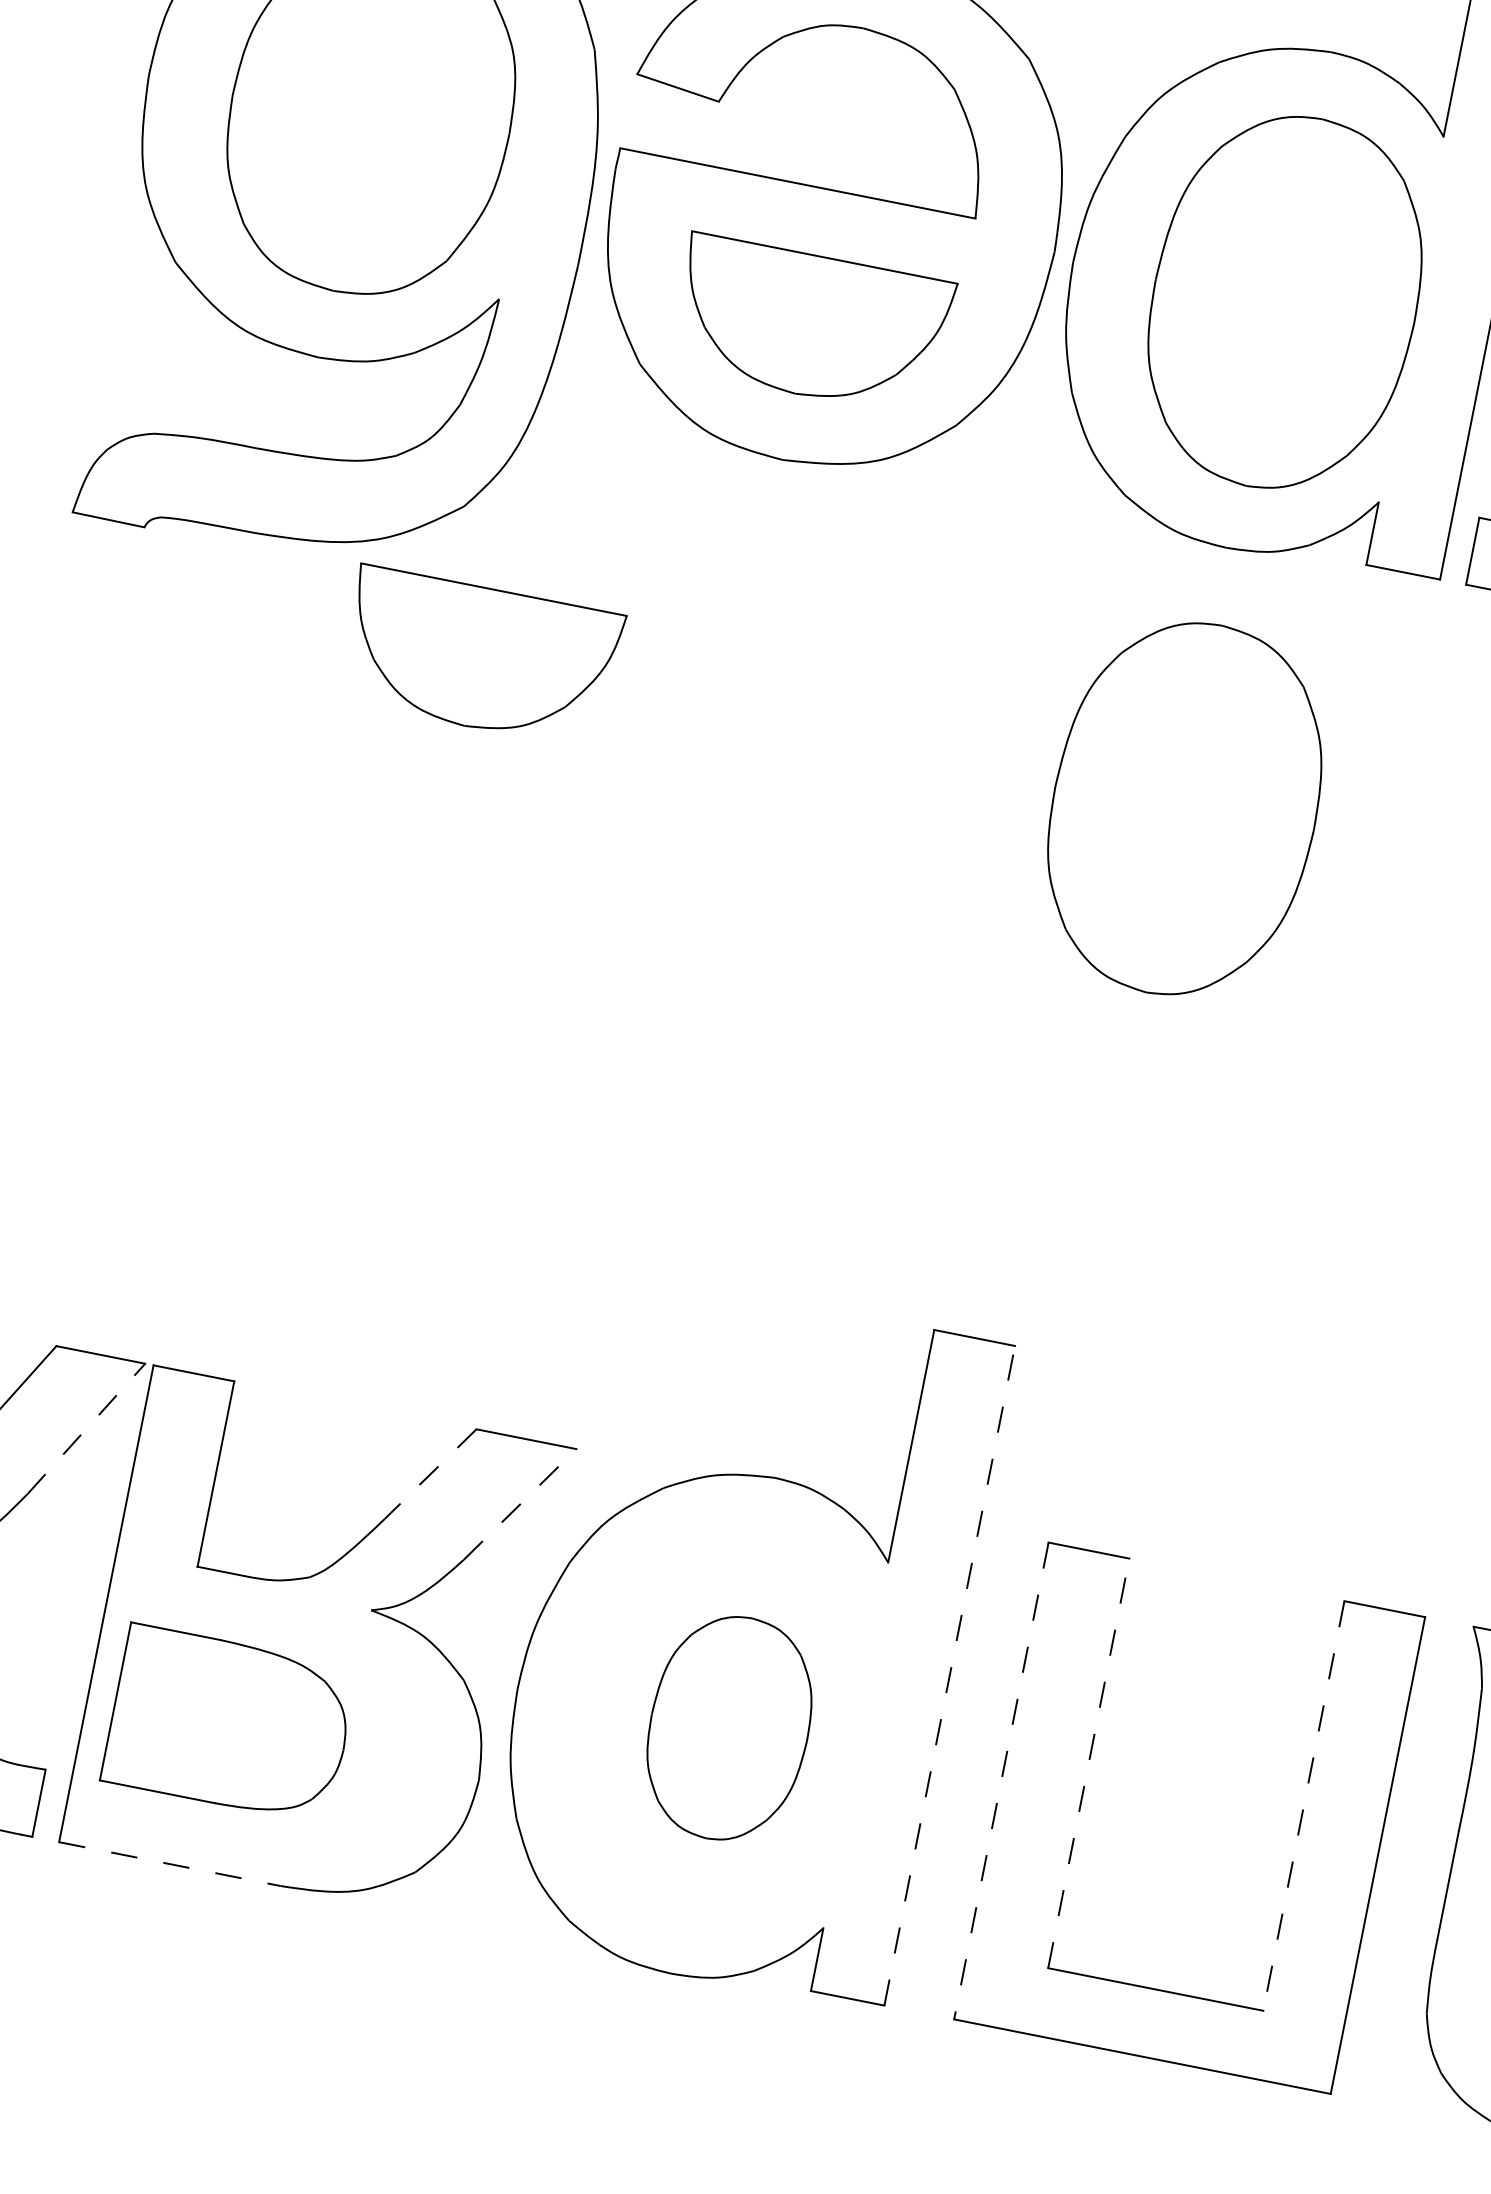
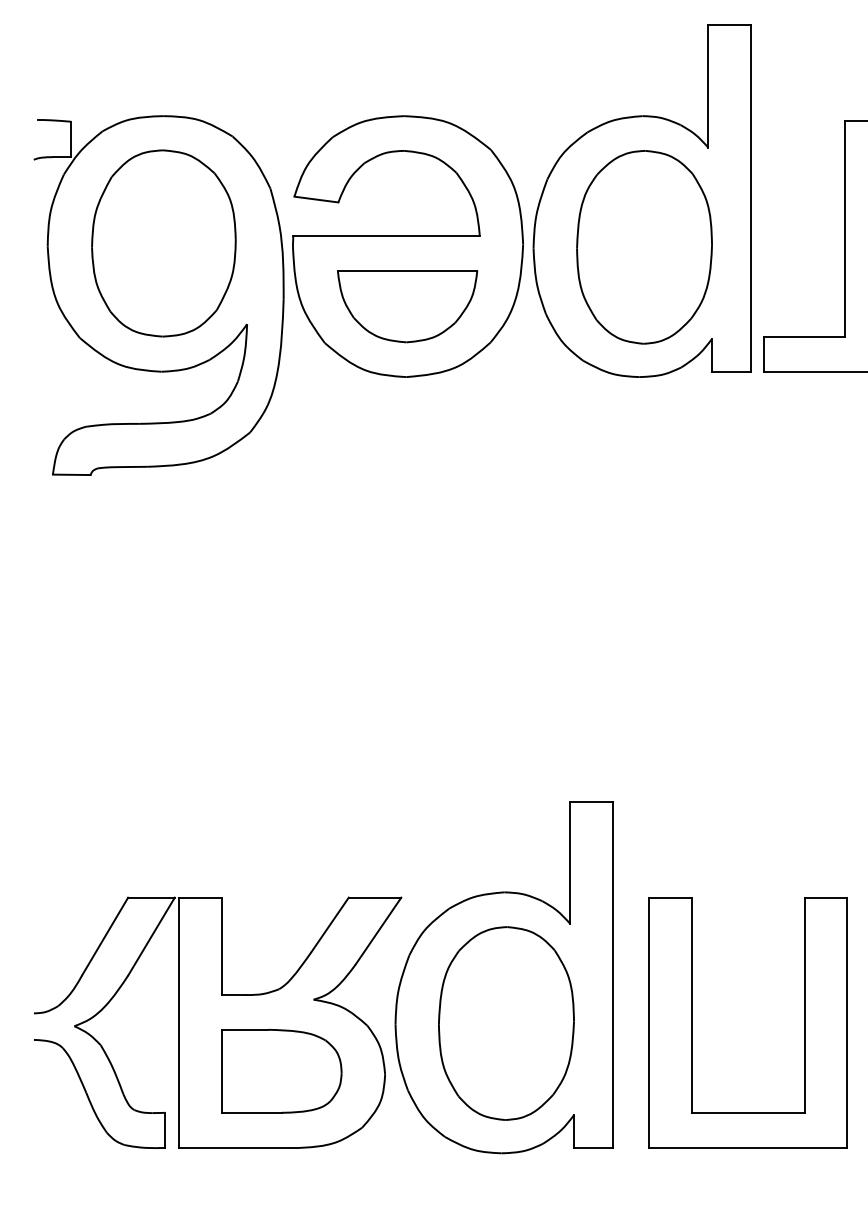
part: (480, 658) -> (273, 507), removed
part: (1184, 809) -> (644, 513), removed
line: (86, 1428) -> (151, 936), dashed -> solid
line: (429, 1475) -> (329, 925), dashed -> solid
line: (520, 1504) -> (378, 931), dashed -> solid
line: (949, 1675) -> (612, 974), dashed -> solid
part: (229, 1722) -> (281, 1070), moved
part: (729, 1728) -> (506, 1023), size x1.67
line: (1088, 1763) -> (691, 1005), dashed -> solid
line: (1001, 1782) -> (649, 1023), dashed -> solid
line: (1303, 1806) -> (804, 1005), dashed -> solid
line: (170, 1864) -> (237, 1148), dashed -> solid

